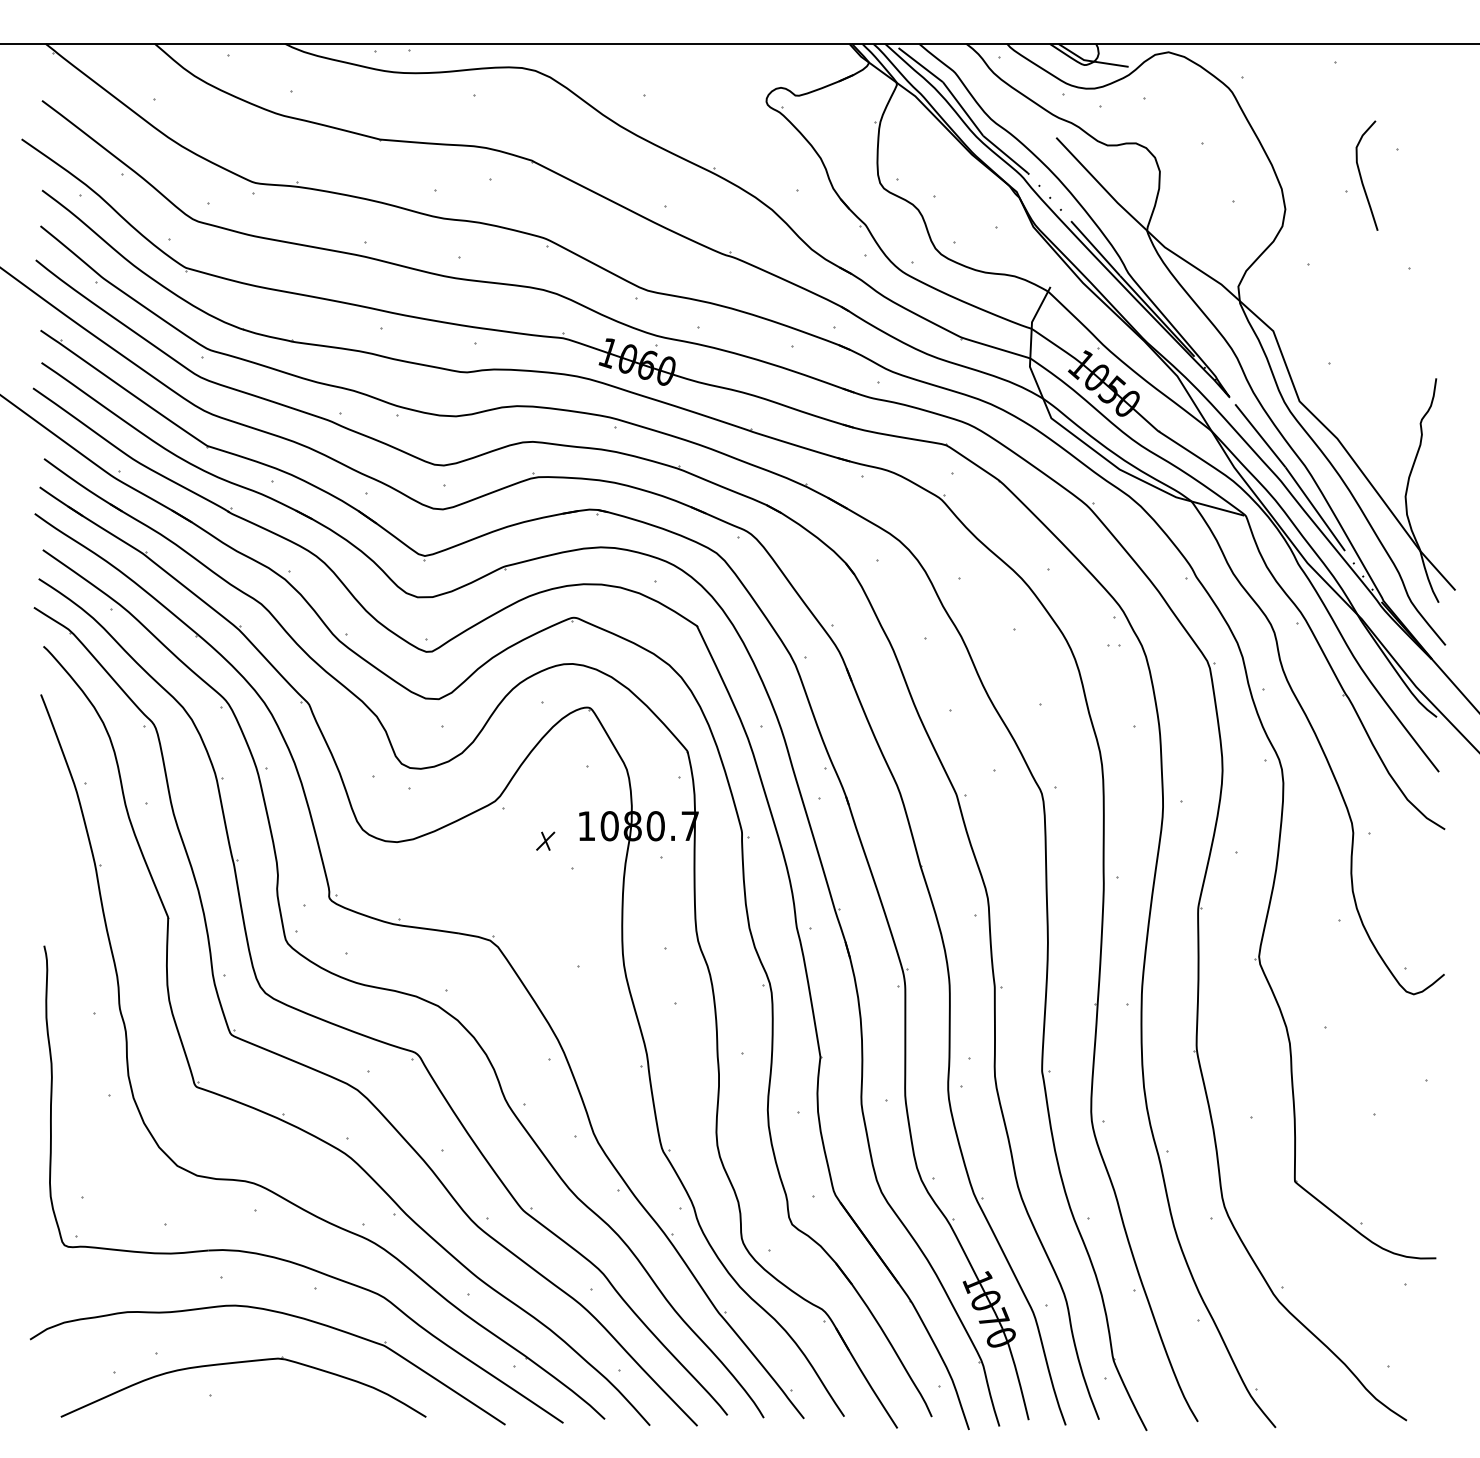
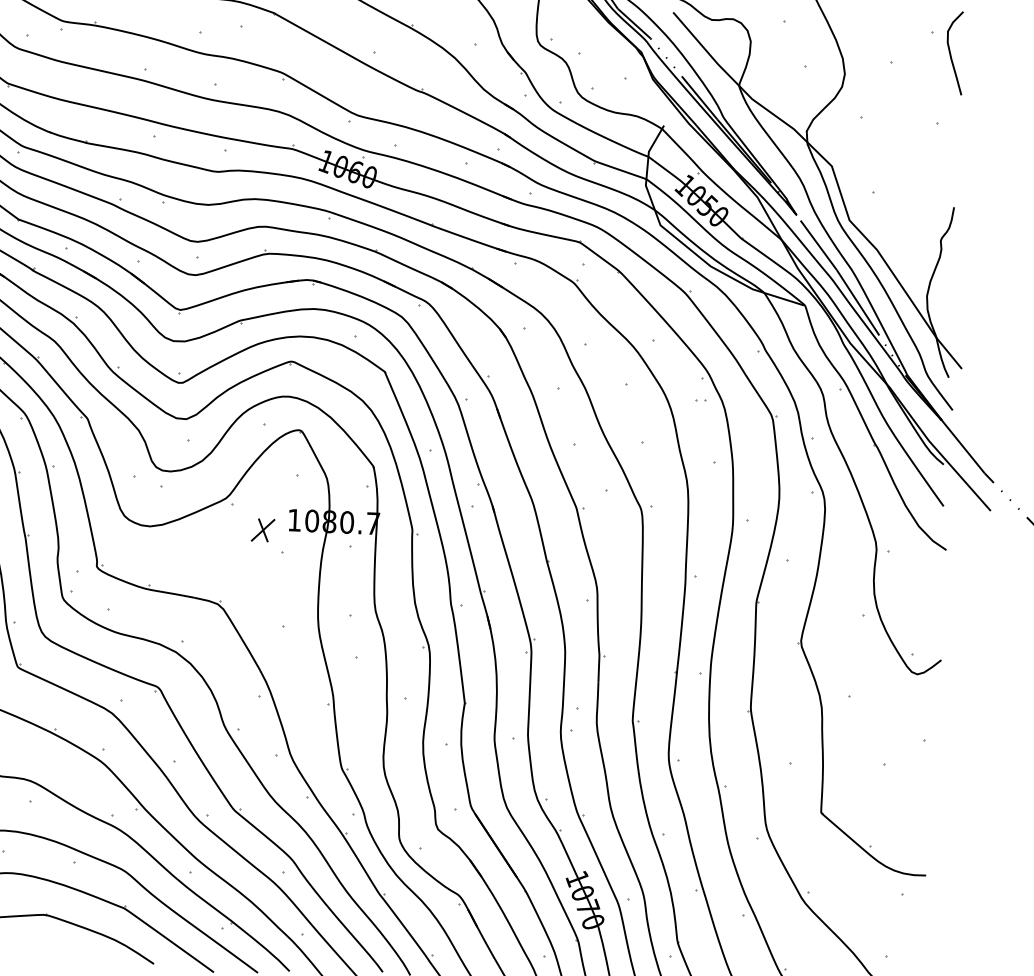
curve: (1361, 175) -> (950, 52), moved
part: (545, 841) -> (262, 530), size x1.67

